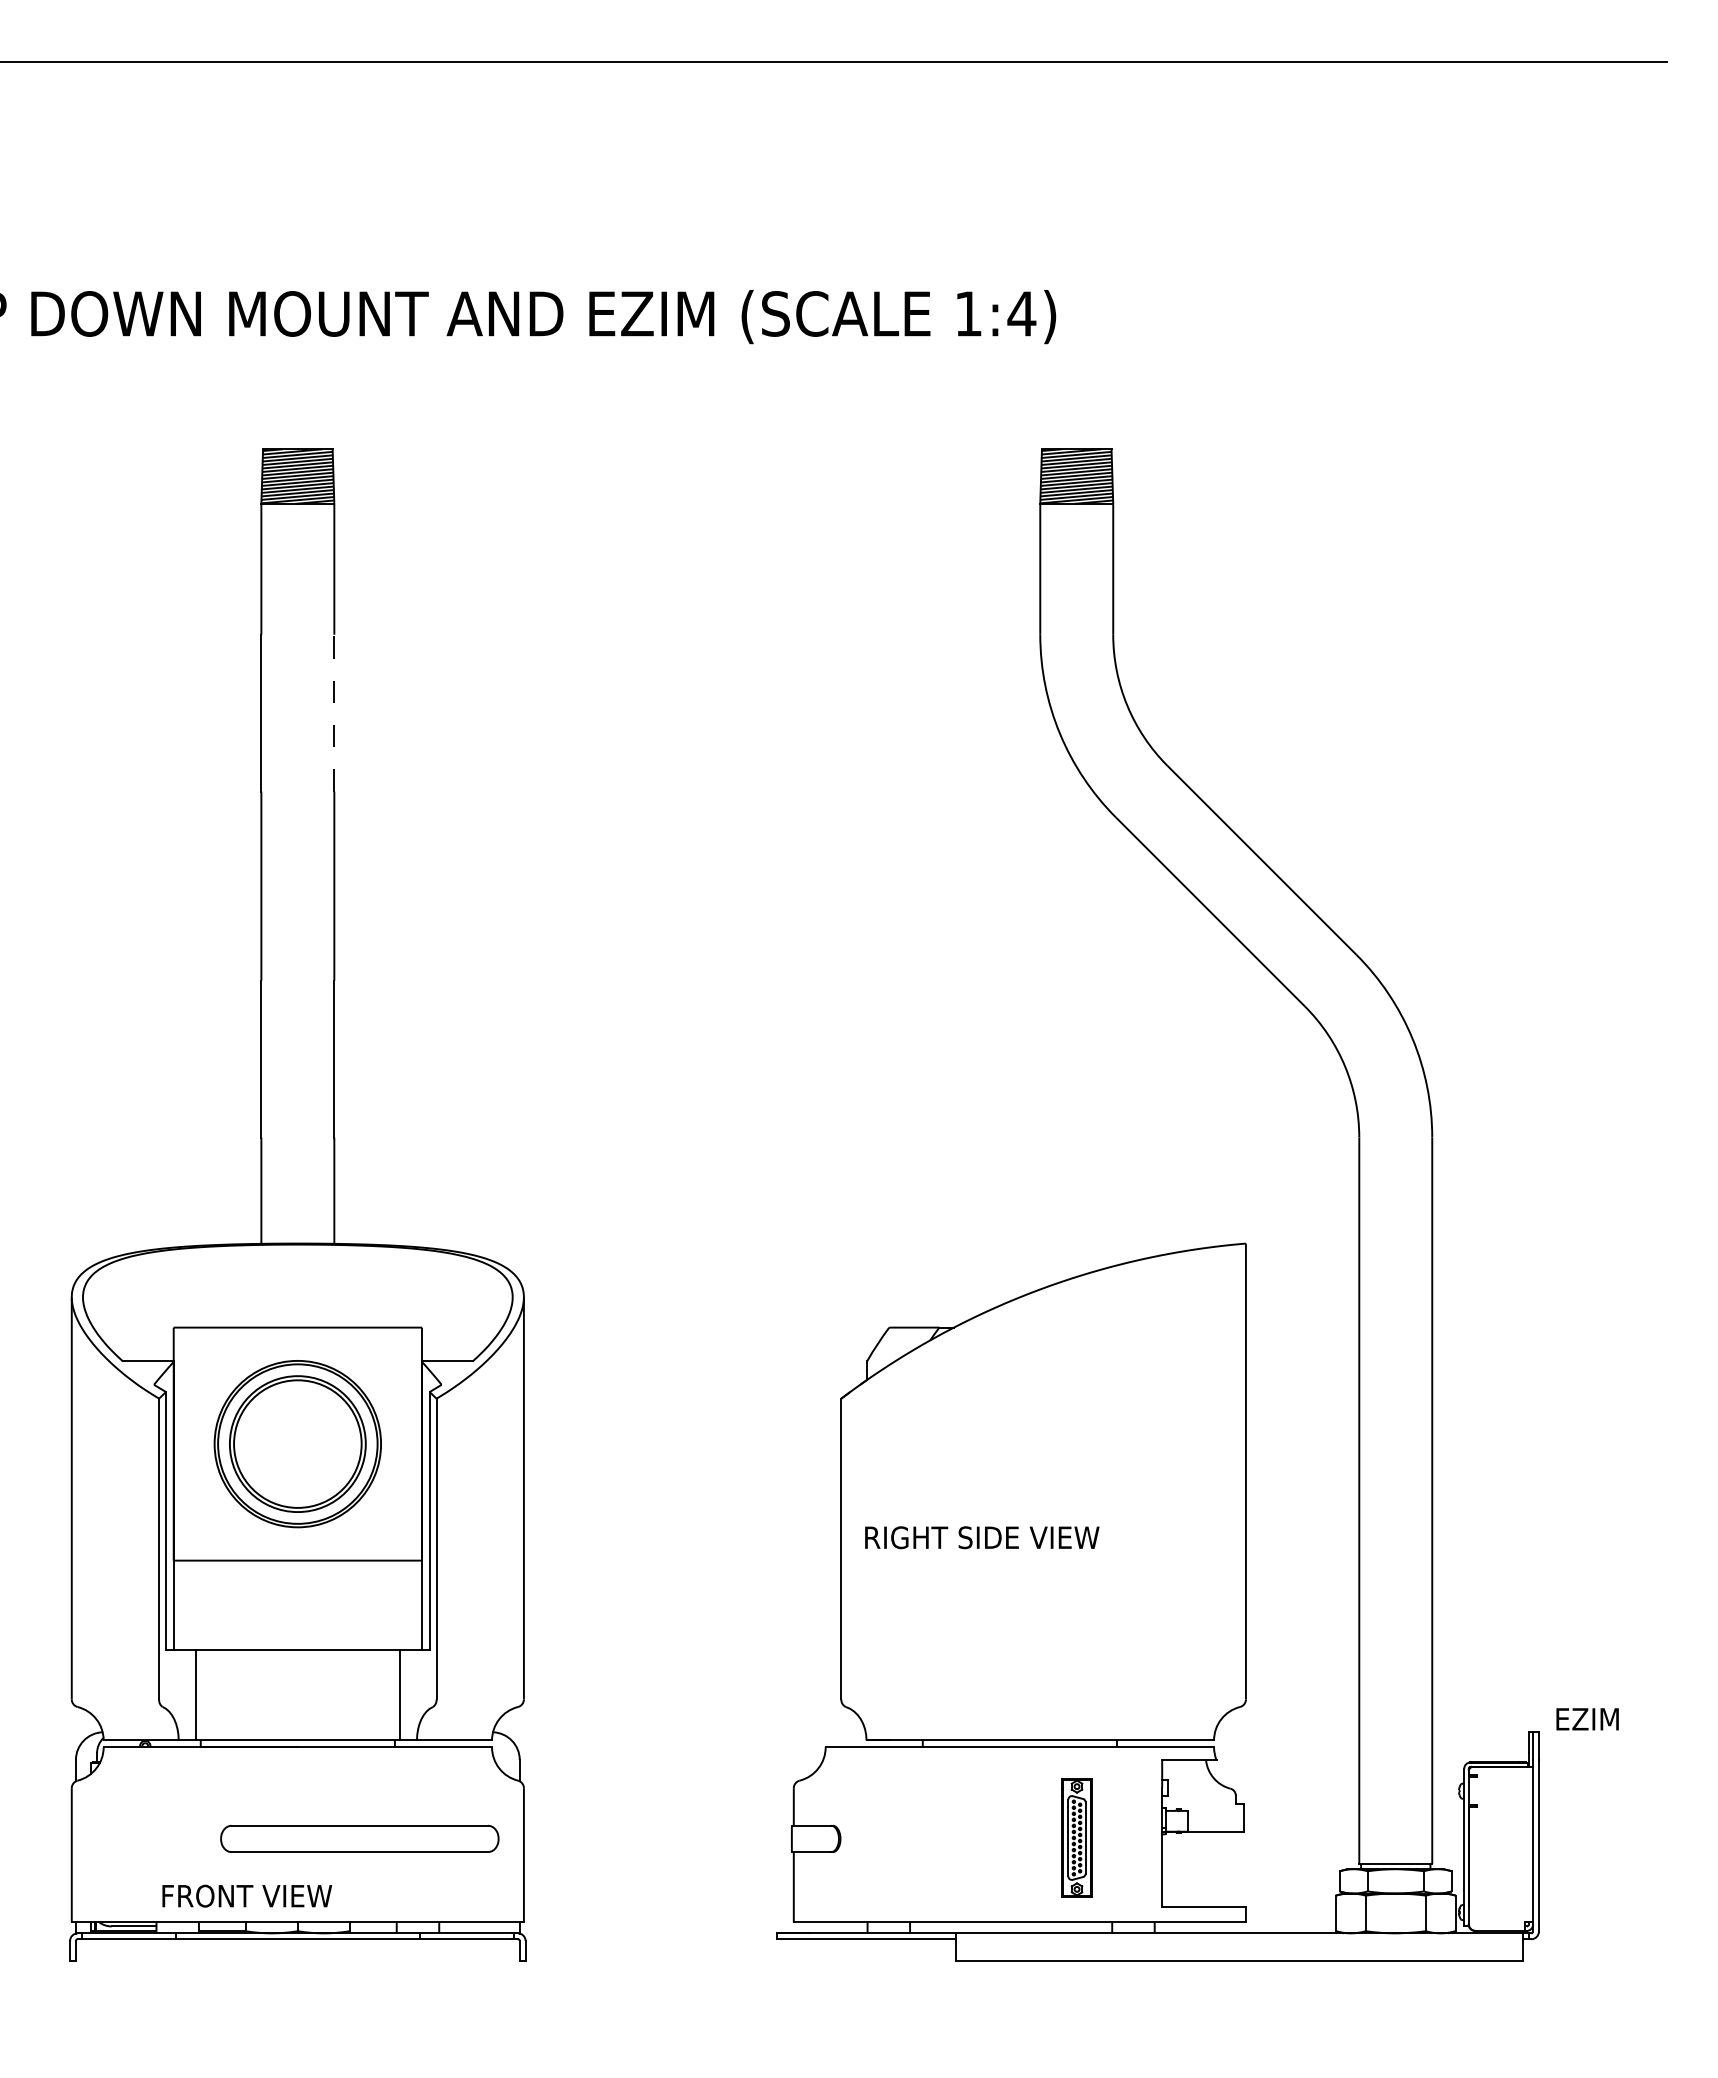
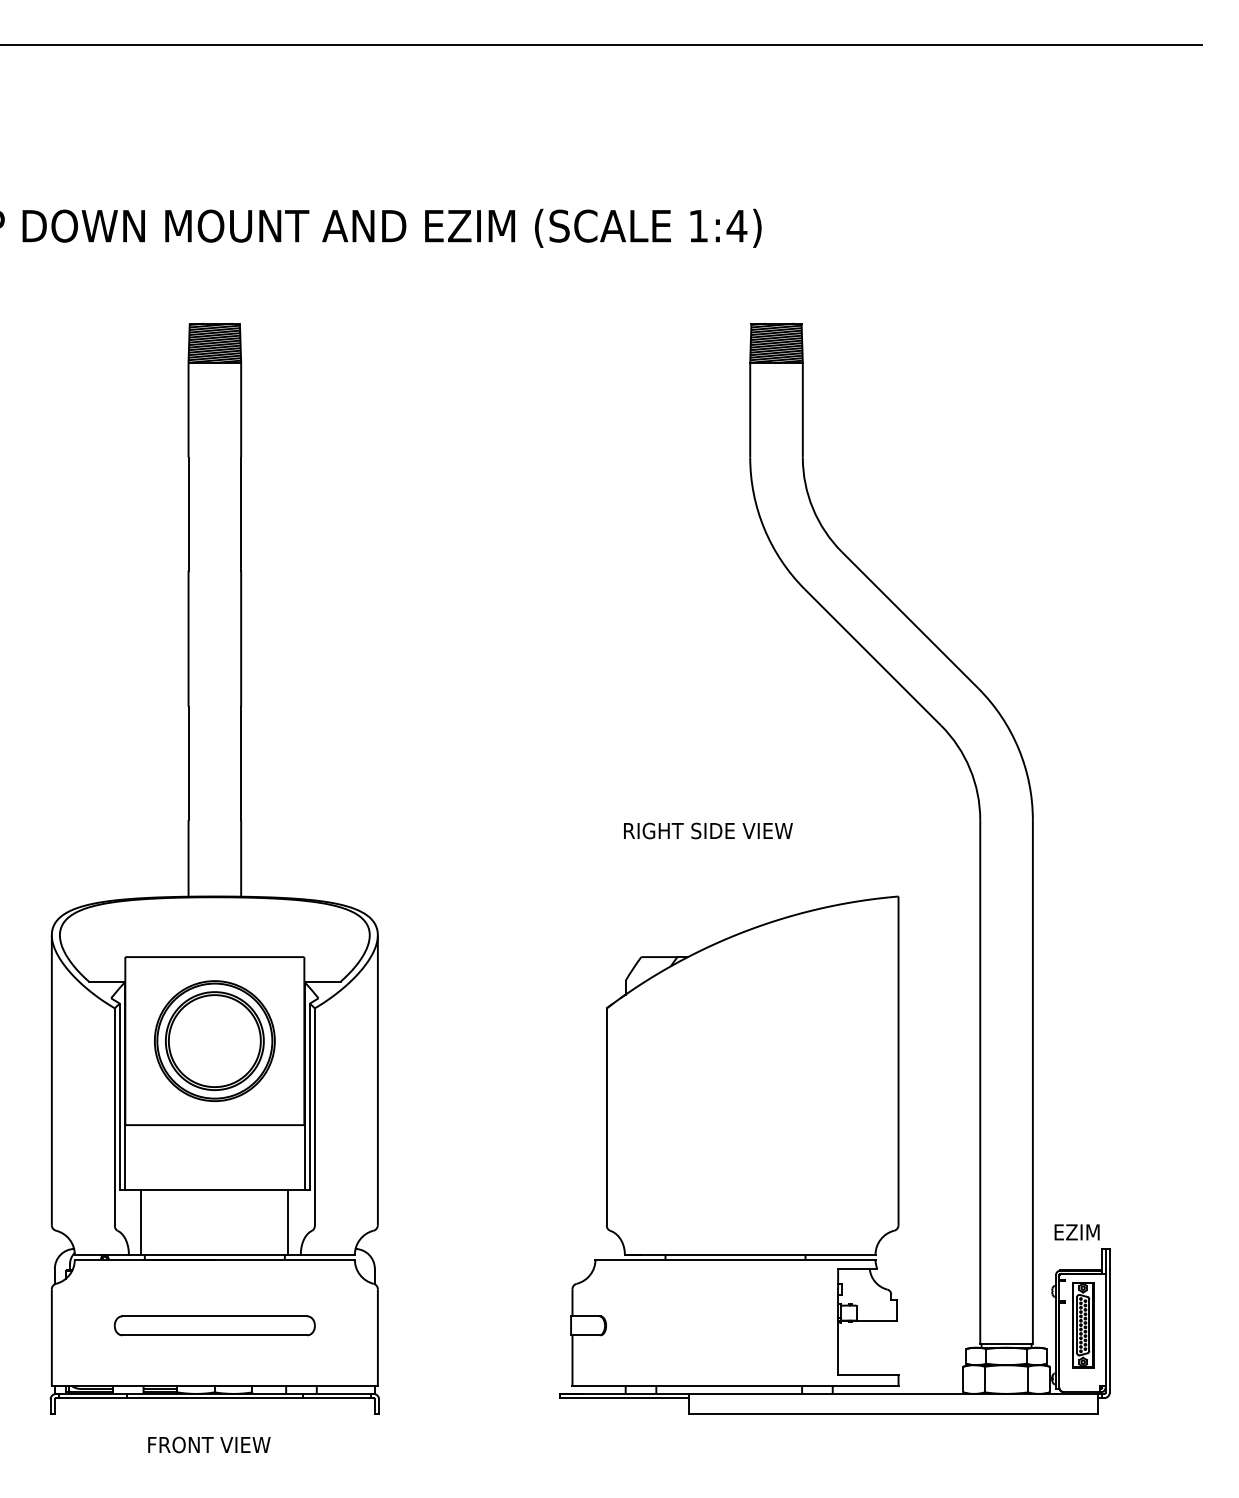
line: (334, 712) -> (241, 513), dashed -> solid
text: (982, 1537) -> (708, 830), moved
text: (1587, 1719) -> (1077, 1232), moved
part: (1076, 1837) -> (1082, 1324), moved
part: (359, 1838) -> (214, 1325), moved
text: (247, 1895) -> (209, 1444), moved
line: (221, 1926) -> (159, 1388), added

